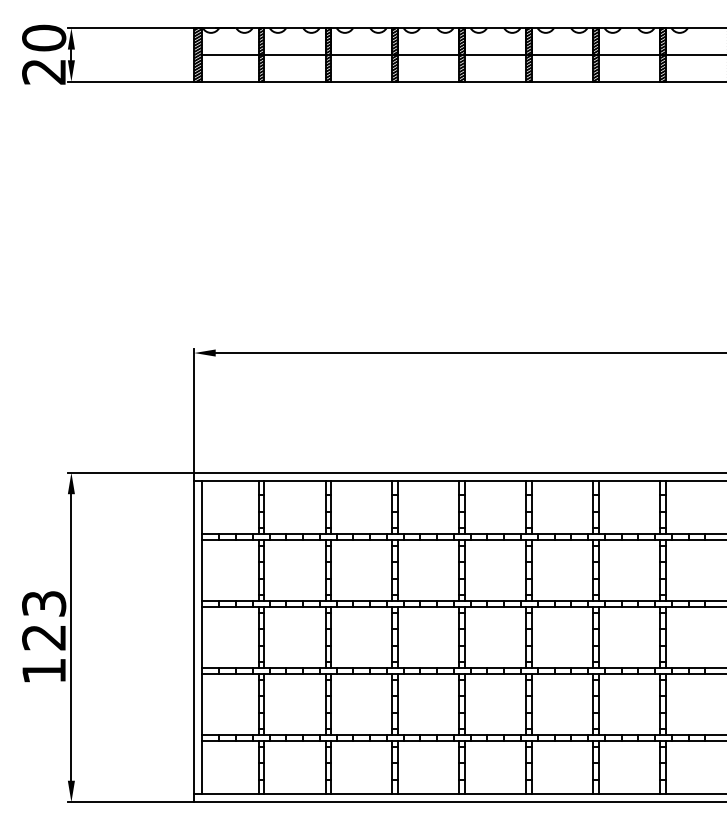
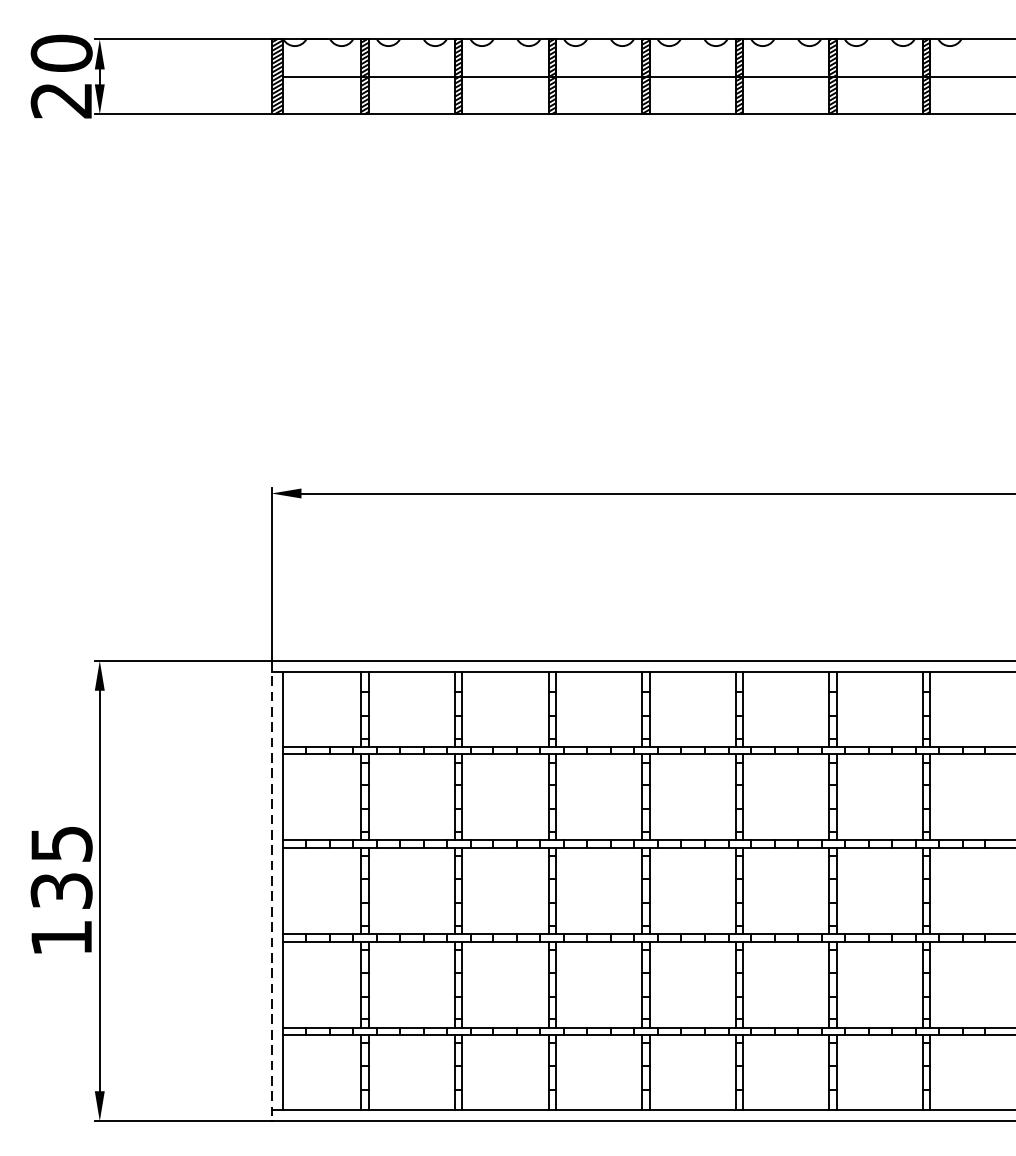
text: (44, 620) -> (62, 867), 123 -> 135
line: (194, 637) -> (271, 891), solid -> dashed

